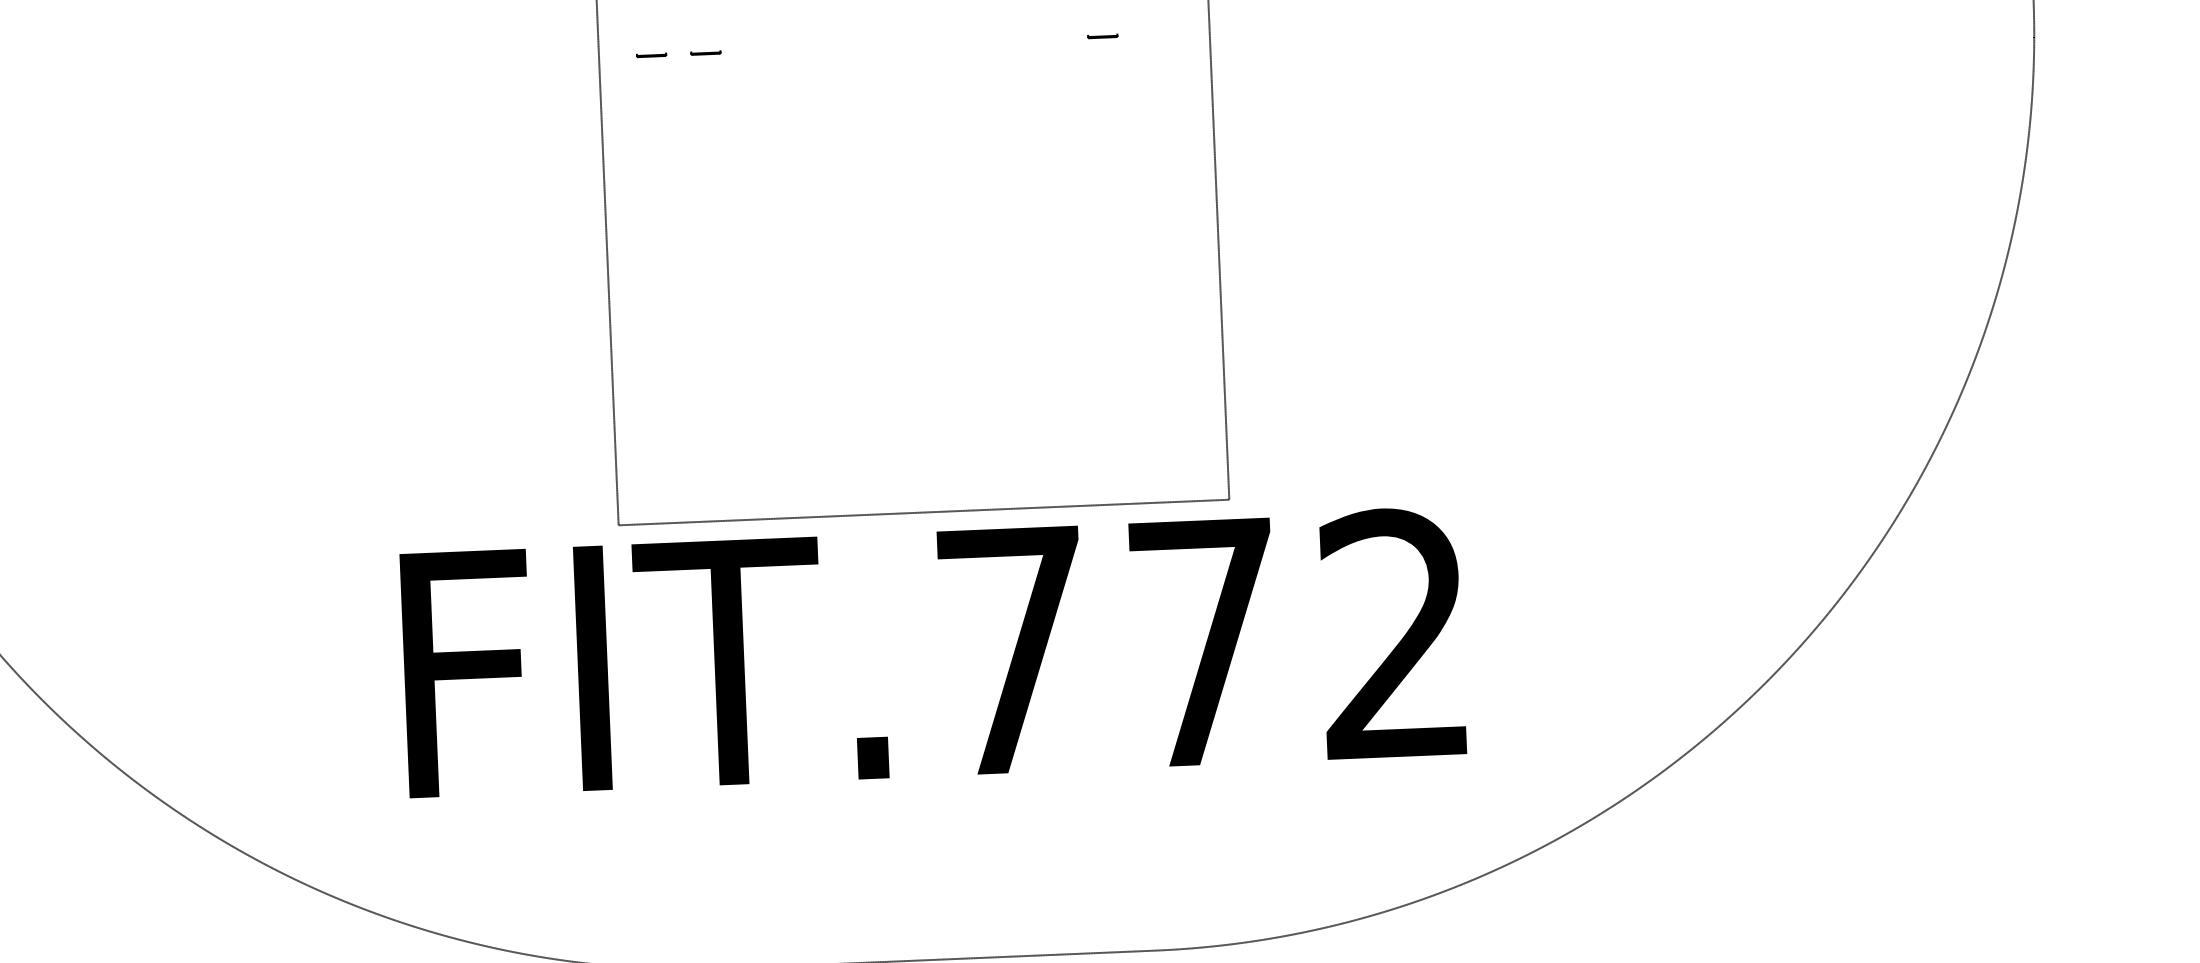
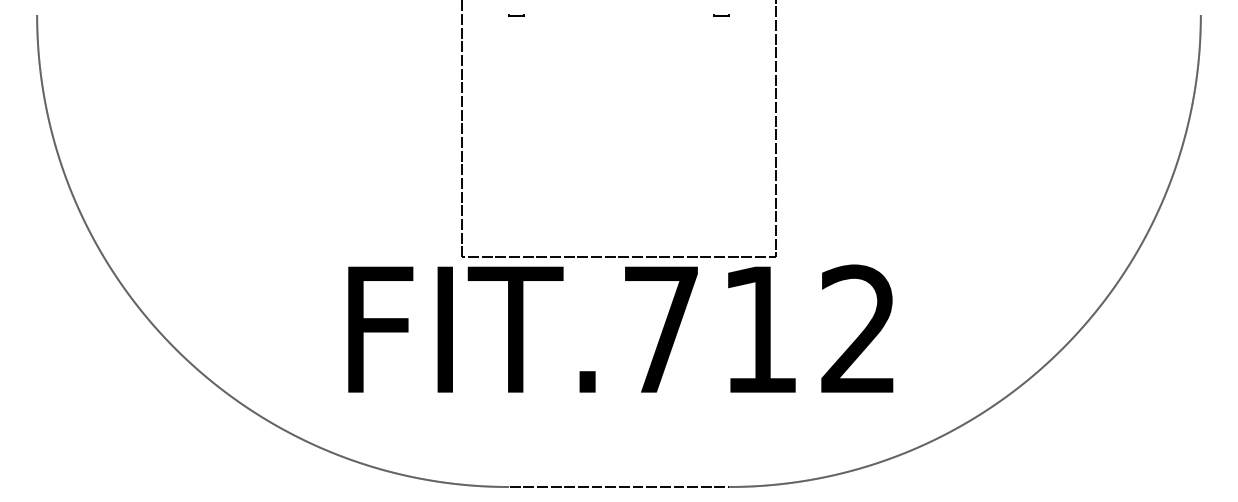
line: (651, 55) -> (488, 15), removed
text: (1202, 642) -> (759, 329), FIT.772 -> FIT.712

